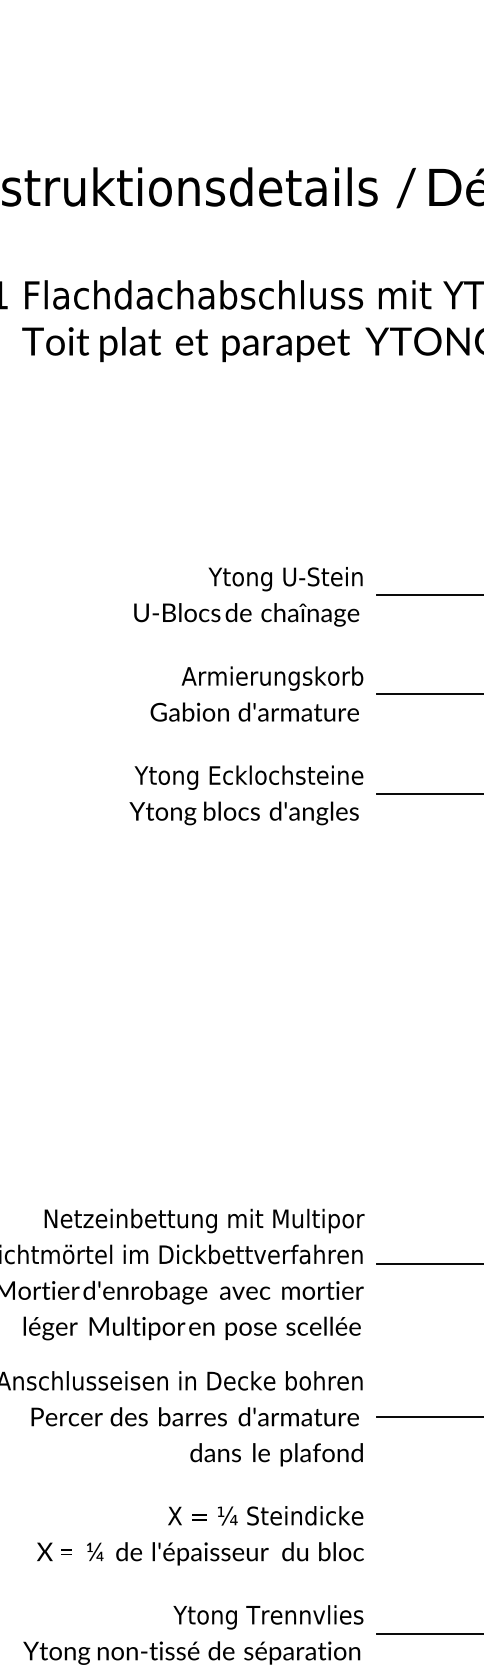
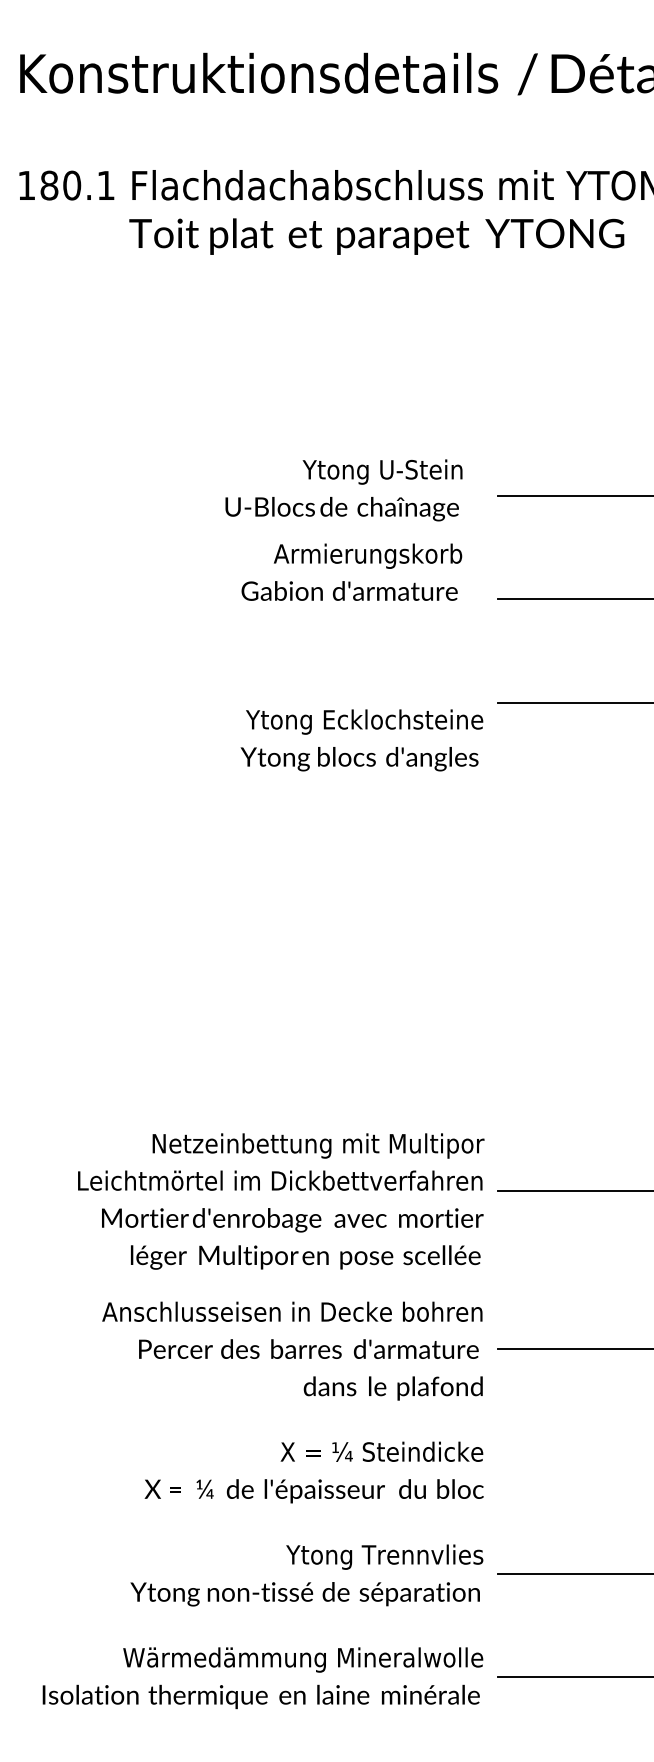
text: (247, 596) -> (343, 490), moved
text: (256, 693) -> (351, 571), moved
text: (245, 795) -> (361, 740), moved

